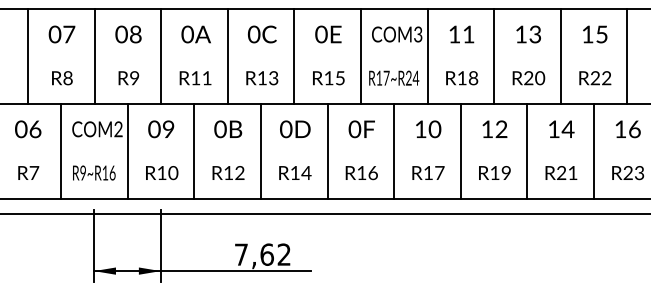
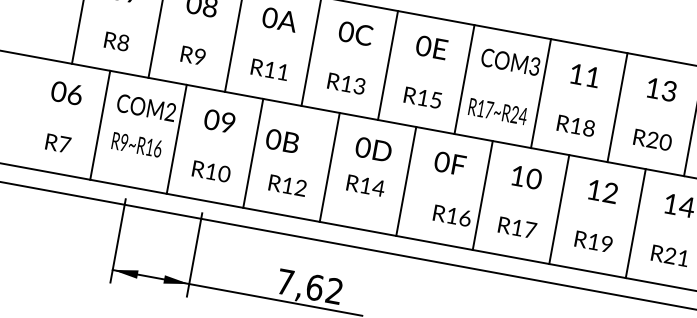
text: (228, 129) -> (282, 141), moved
text: (94, 172) -> (137, 144), moved
text: (295, 172) -> (366, 185), moved
text: (361, 173) -> (451, 216), moved

